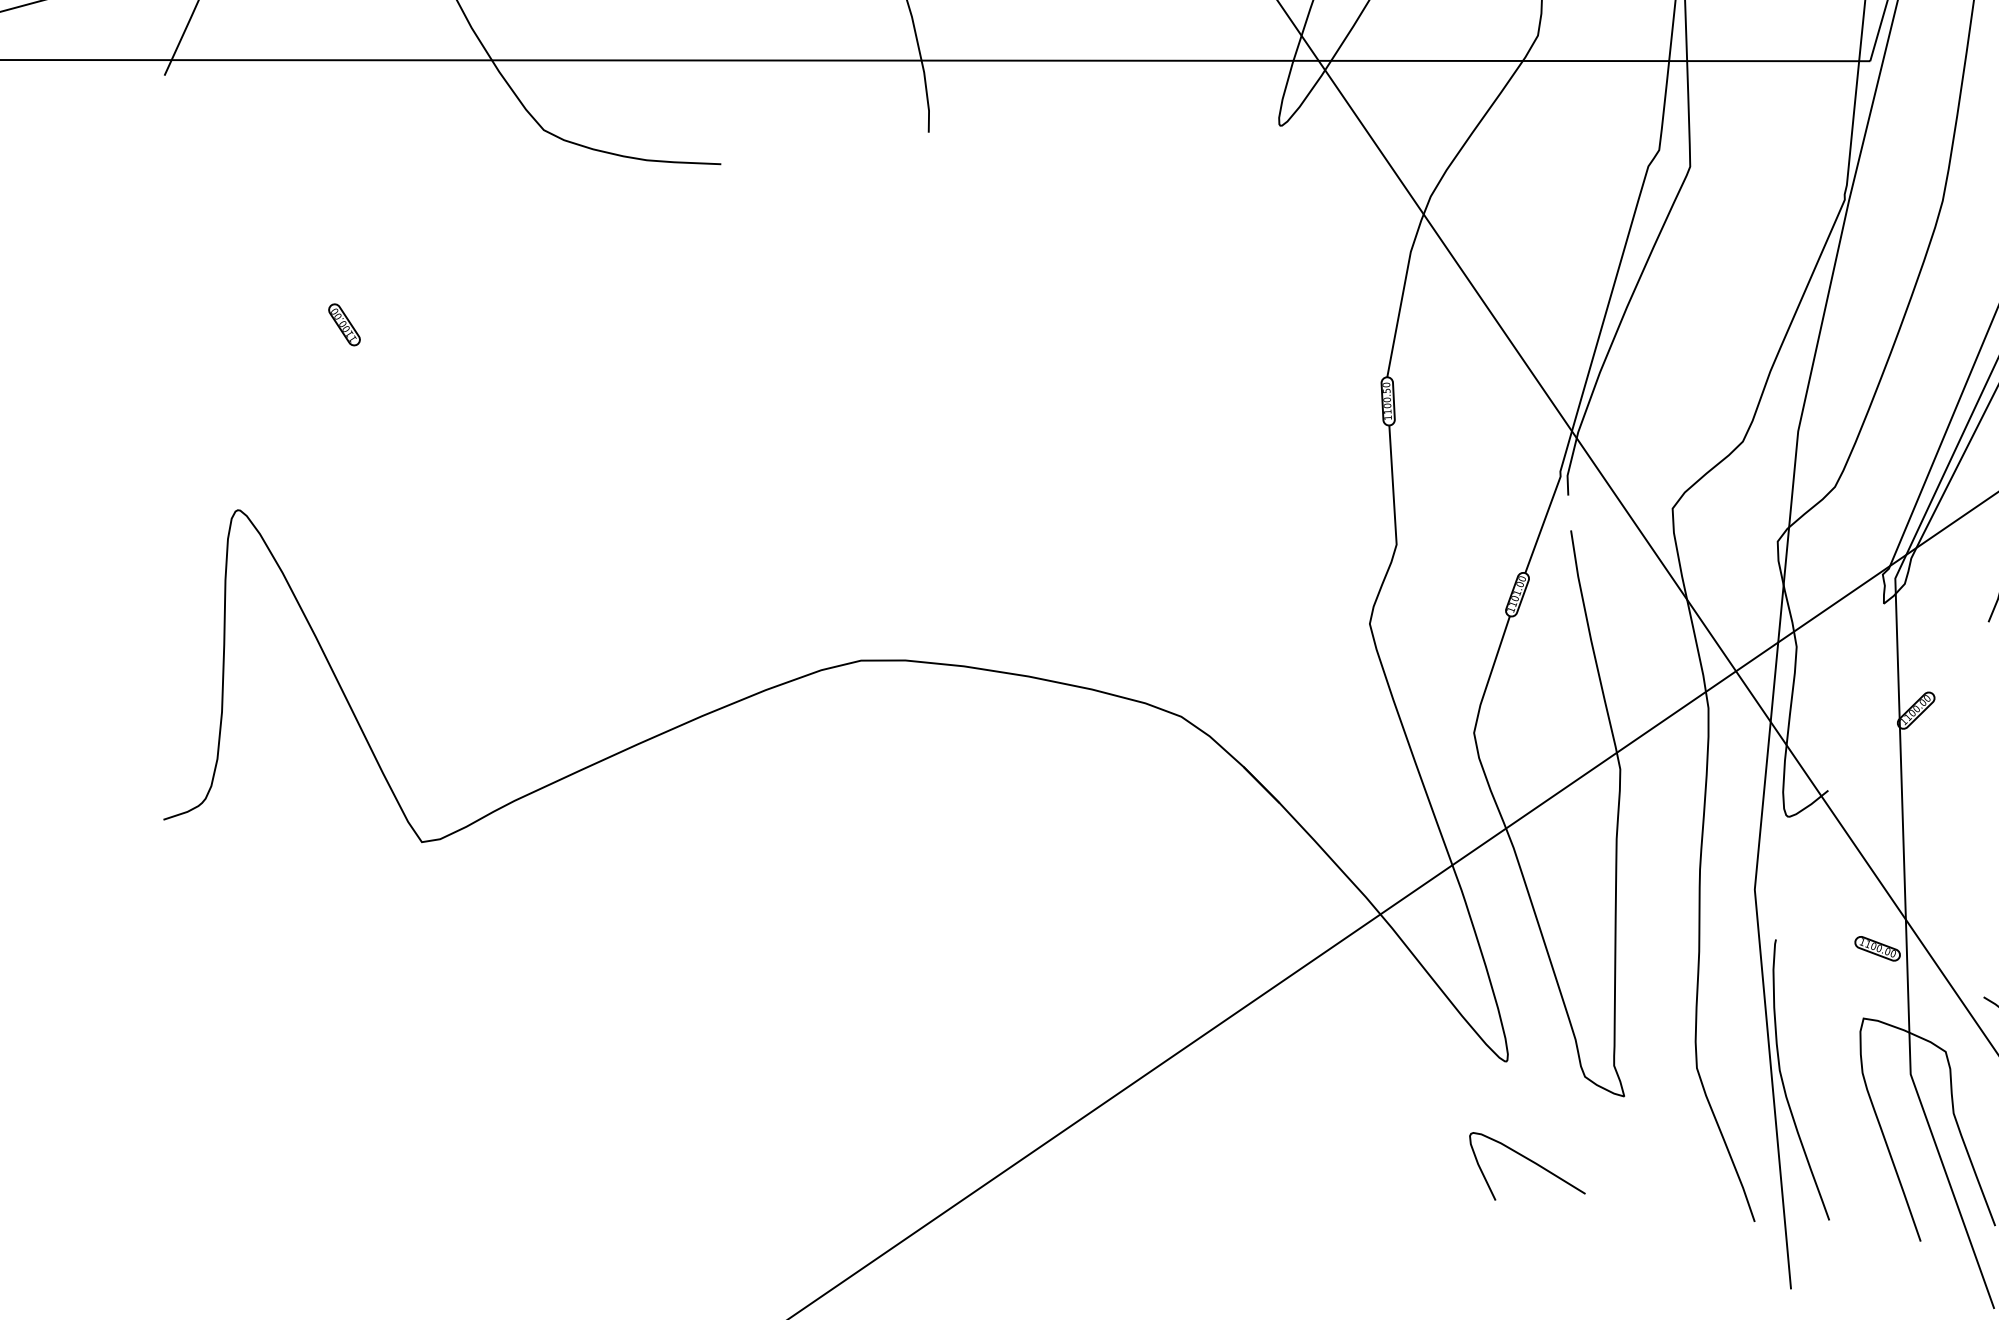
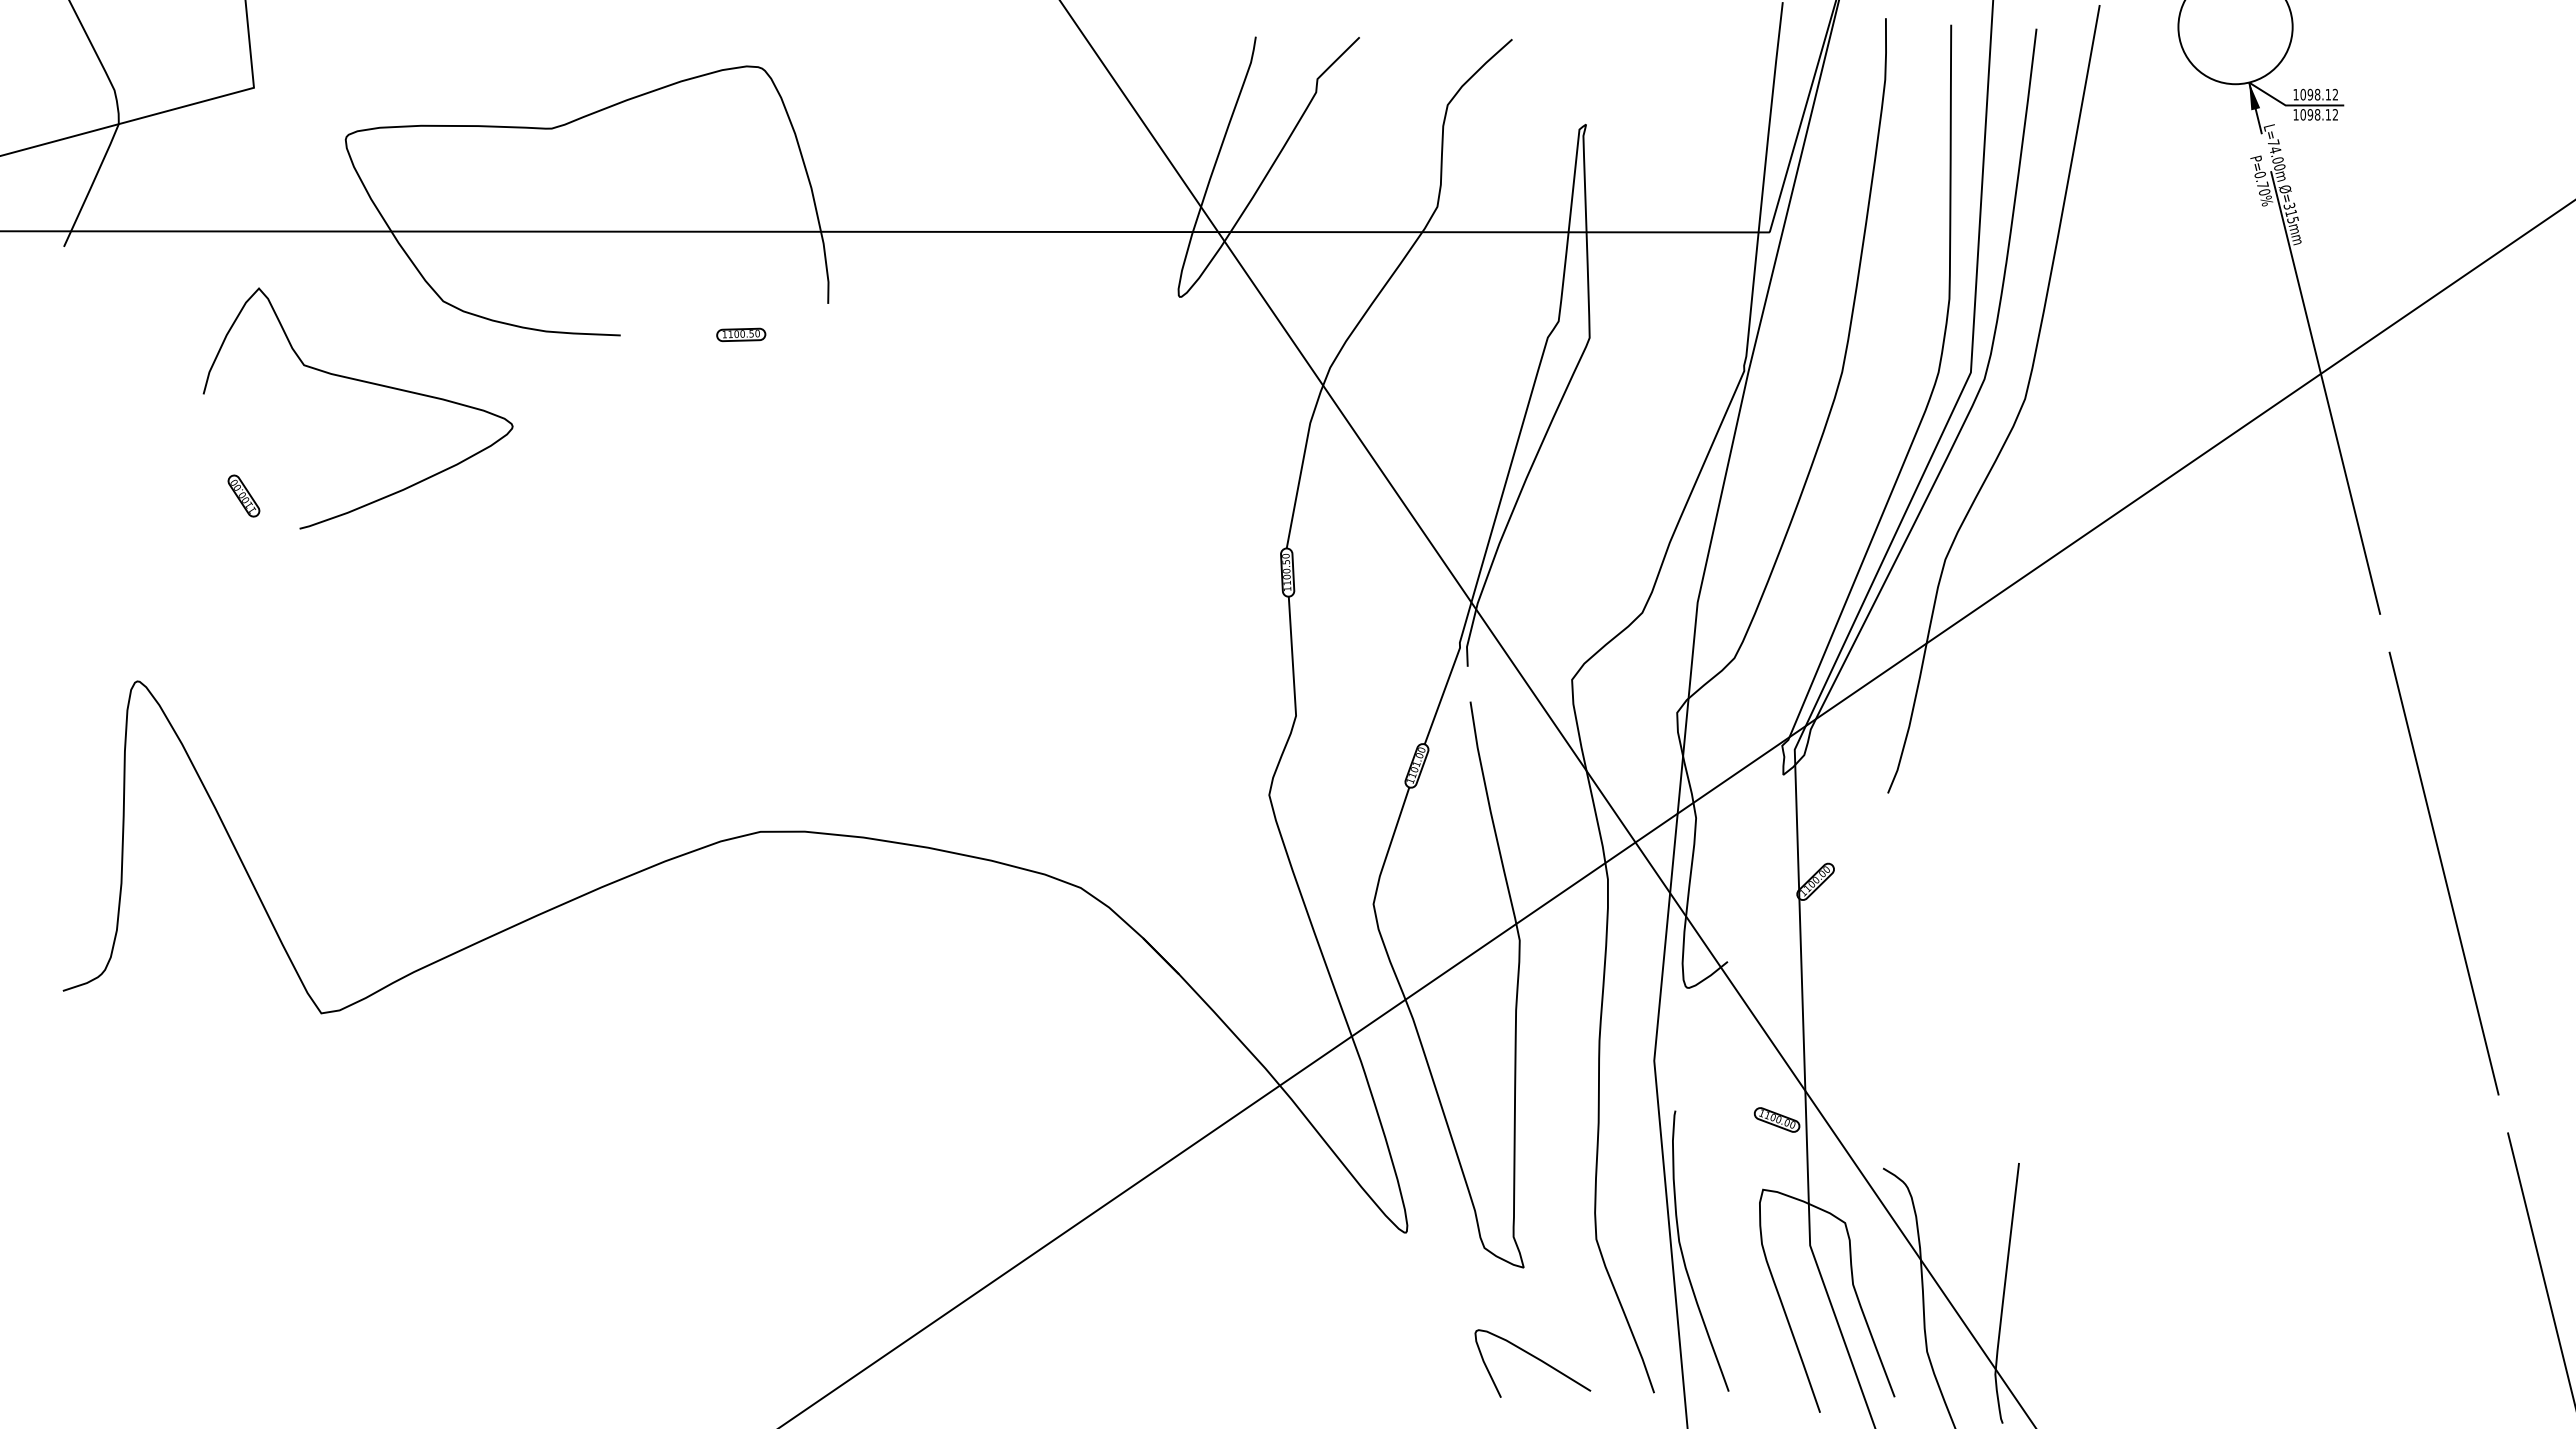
part: (842, 163) -> (741, 334), added
curve: (464, 211) -> (363, 382), added
curve: (1530, 1161) -> (1535, 1358), moved

